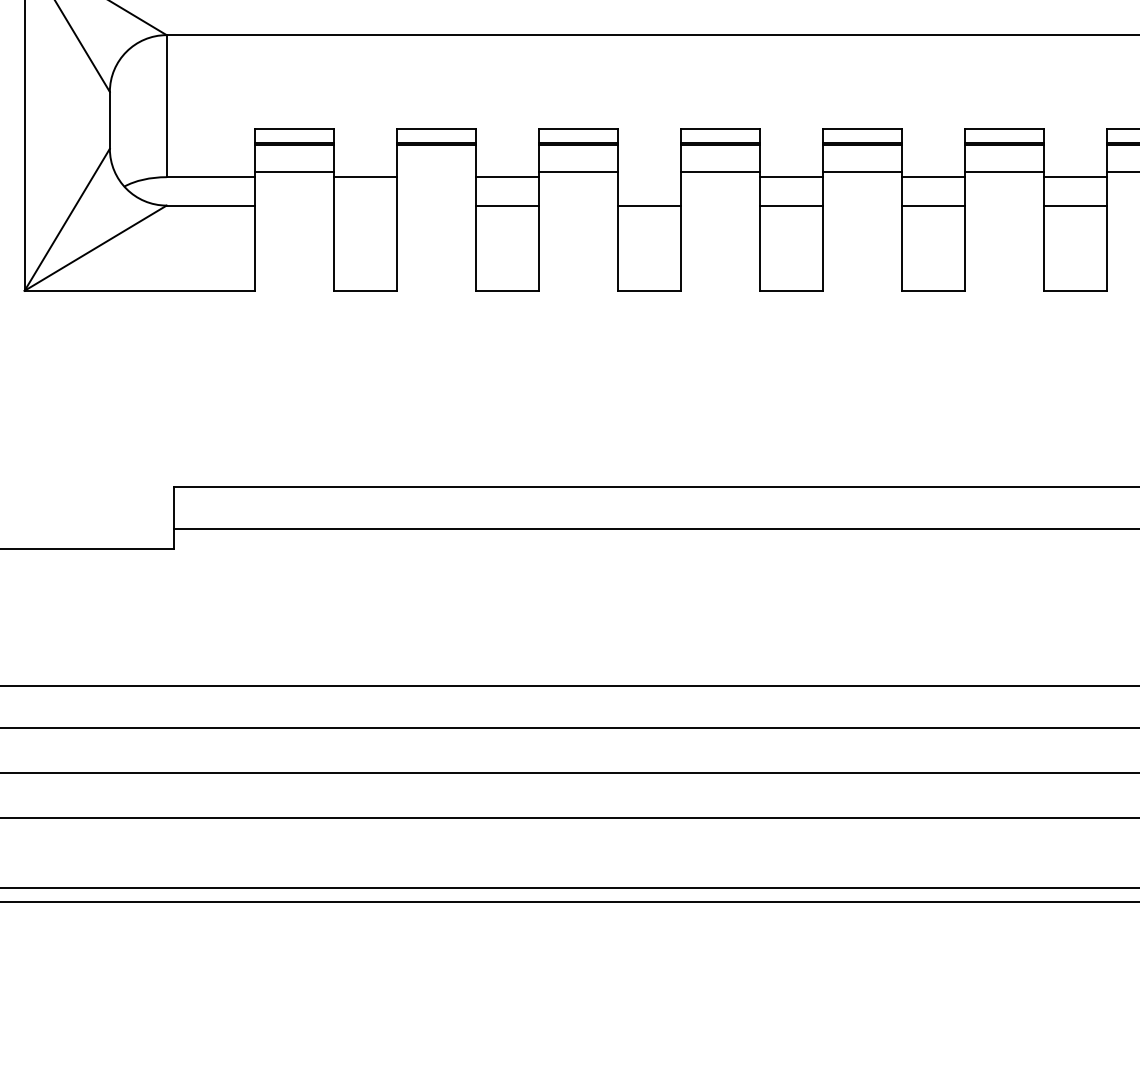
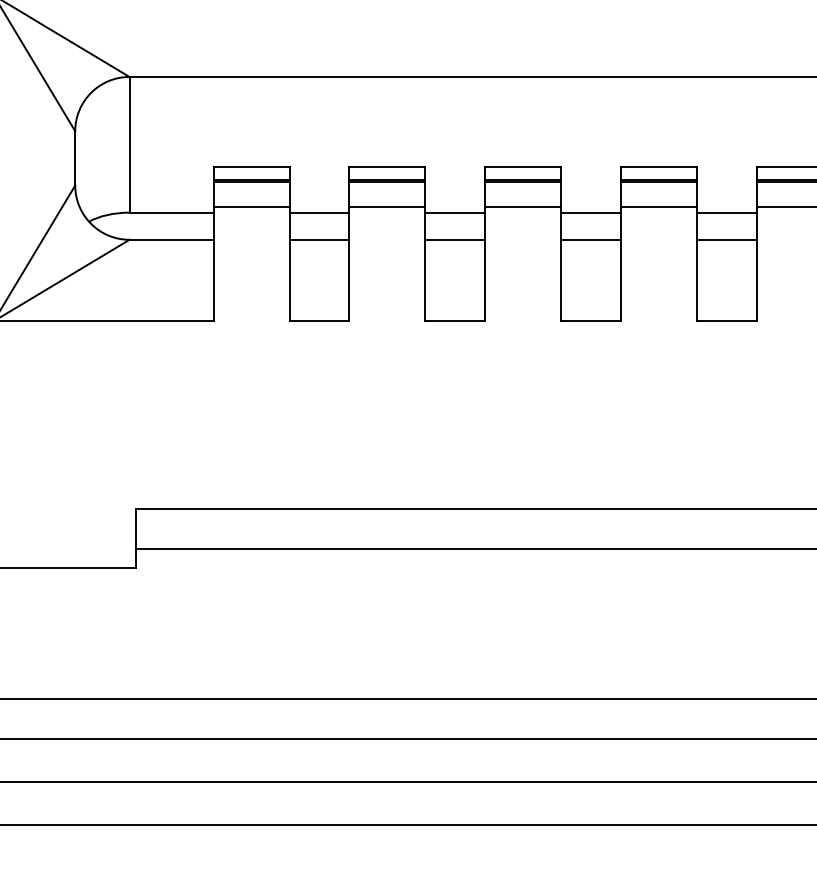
line: (436, 171) -> (387, 207), added
line: (649, 177) -> (590, 212), added
line: (365, 205) -> (319, 239), added

